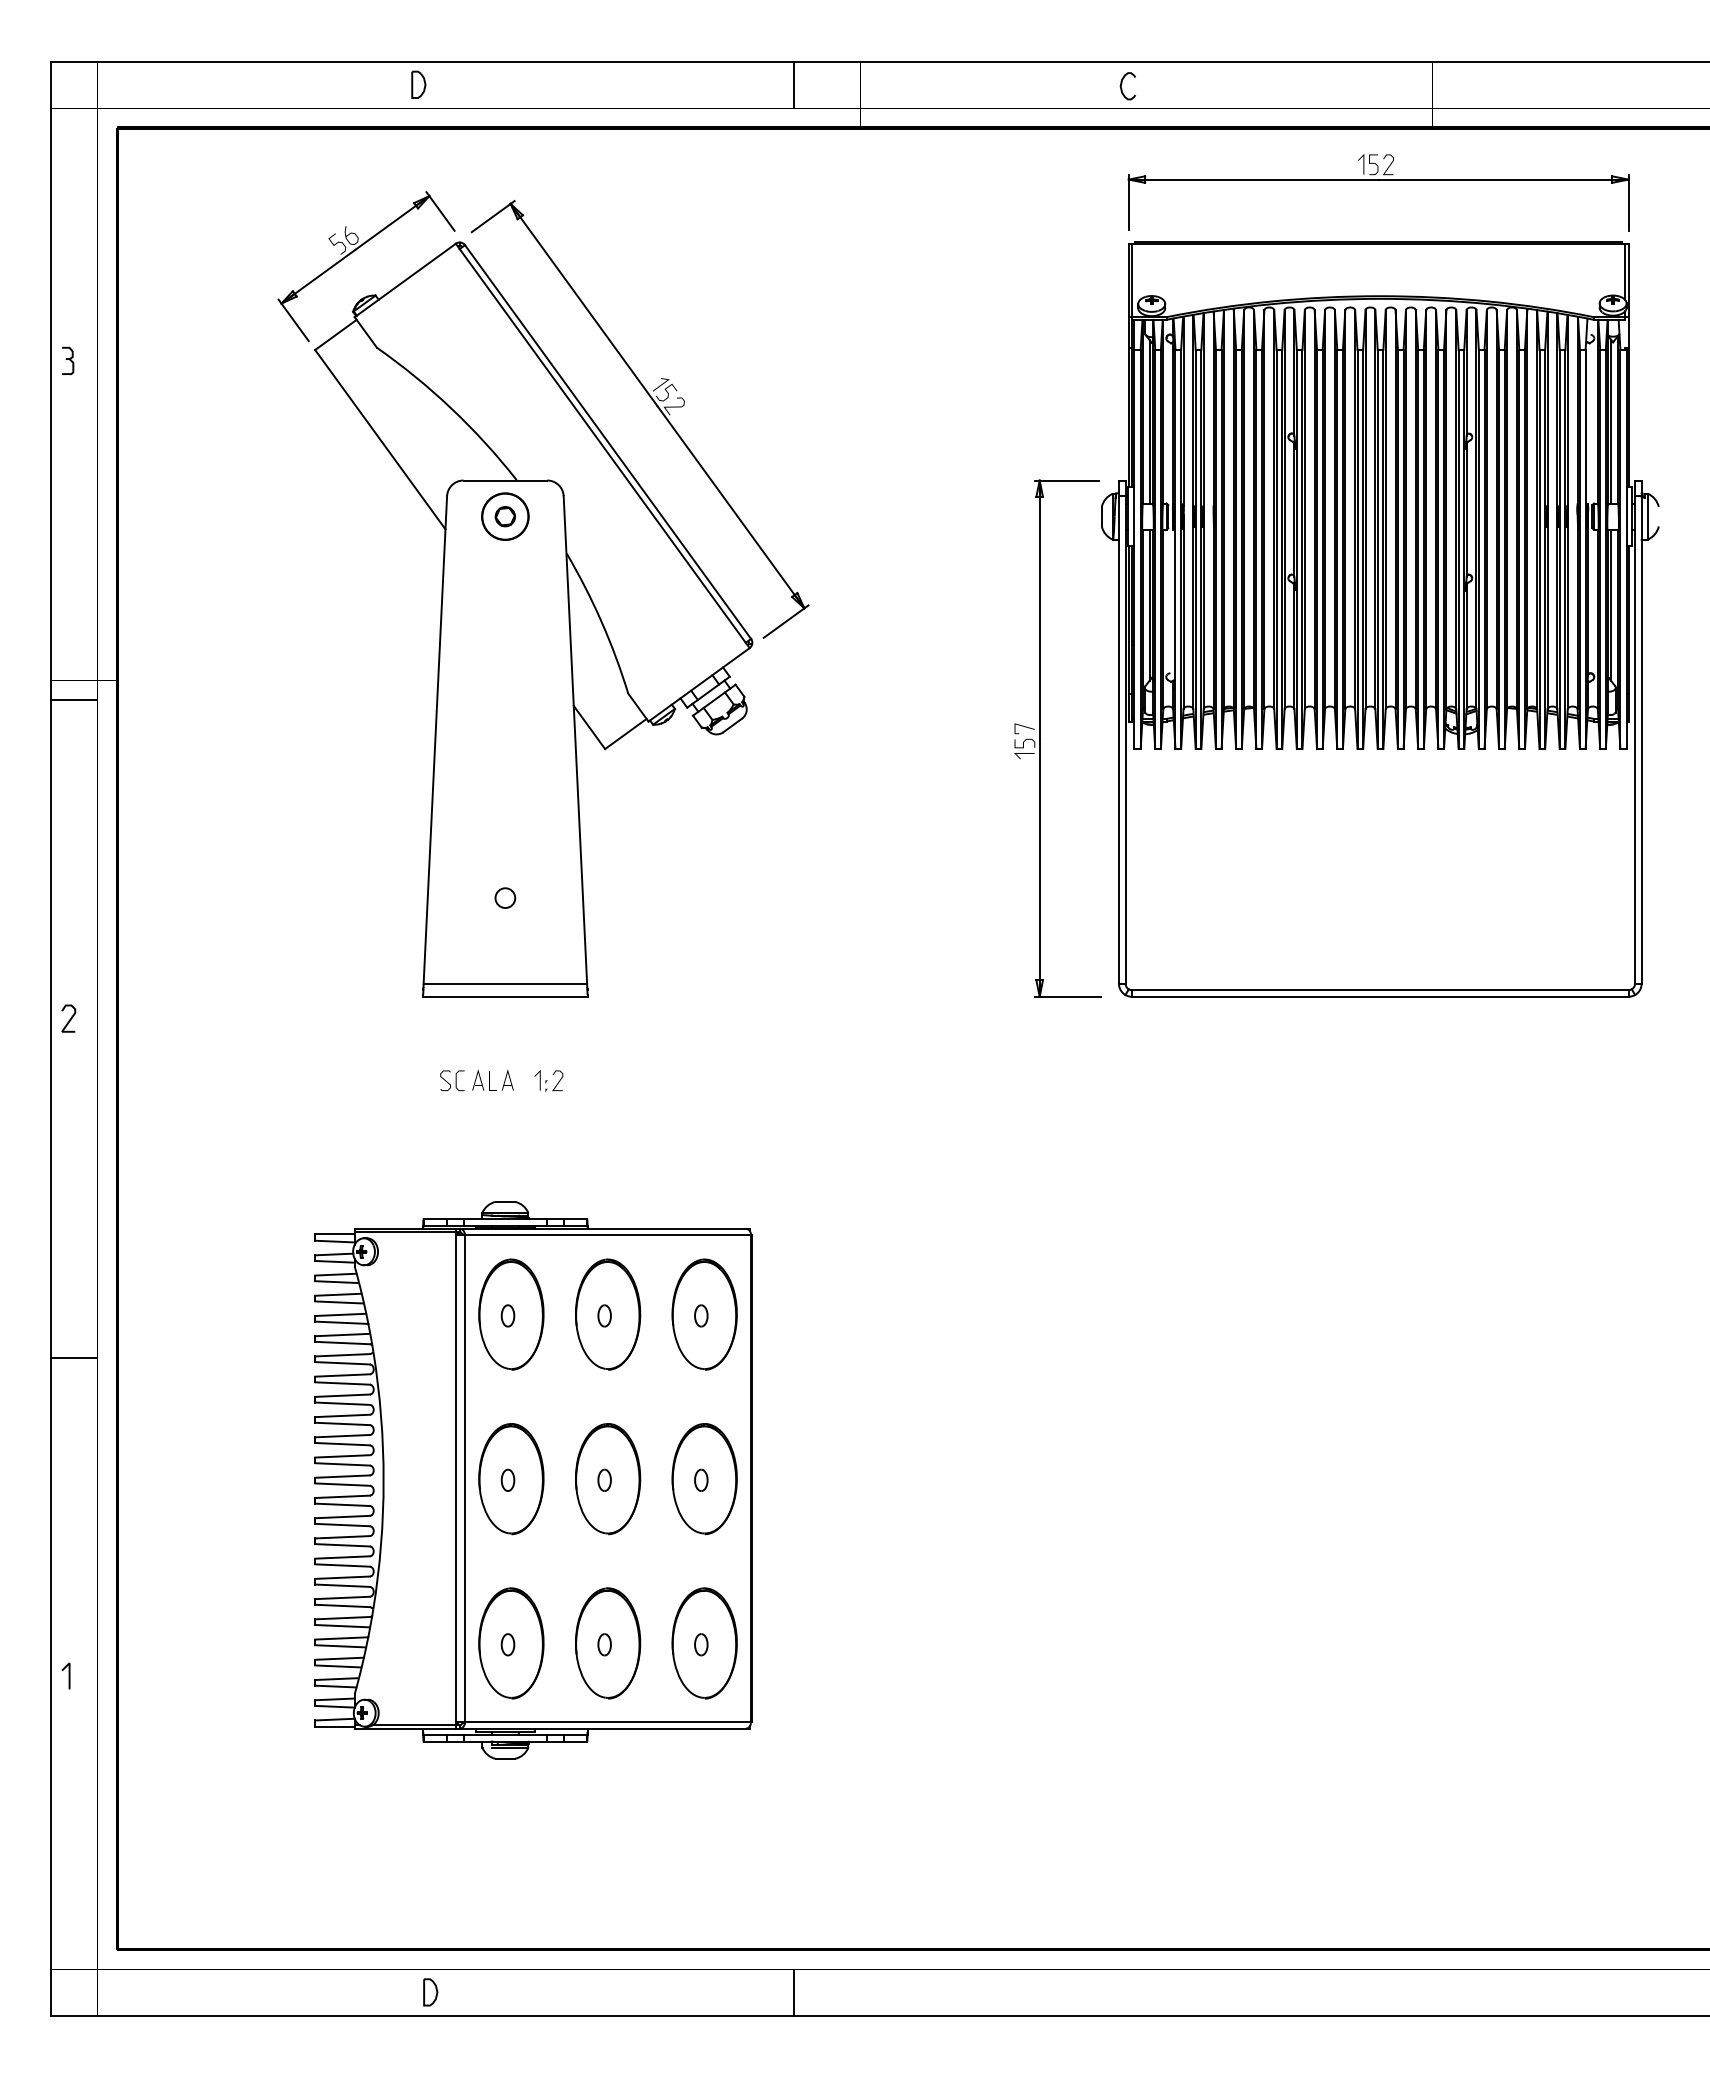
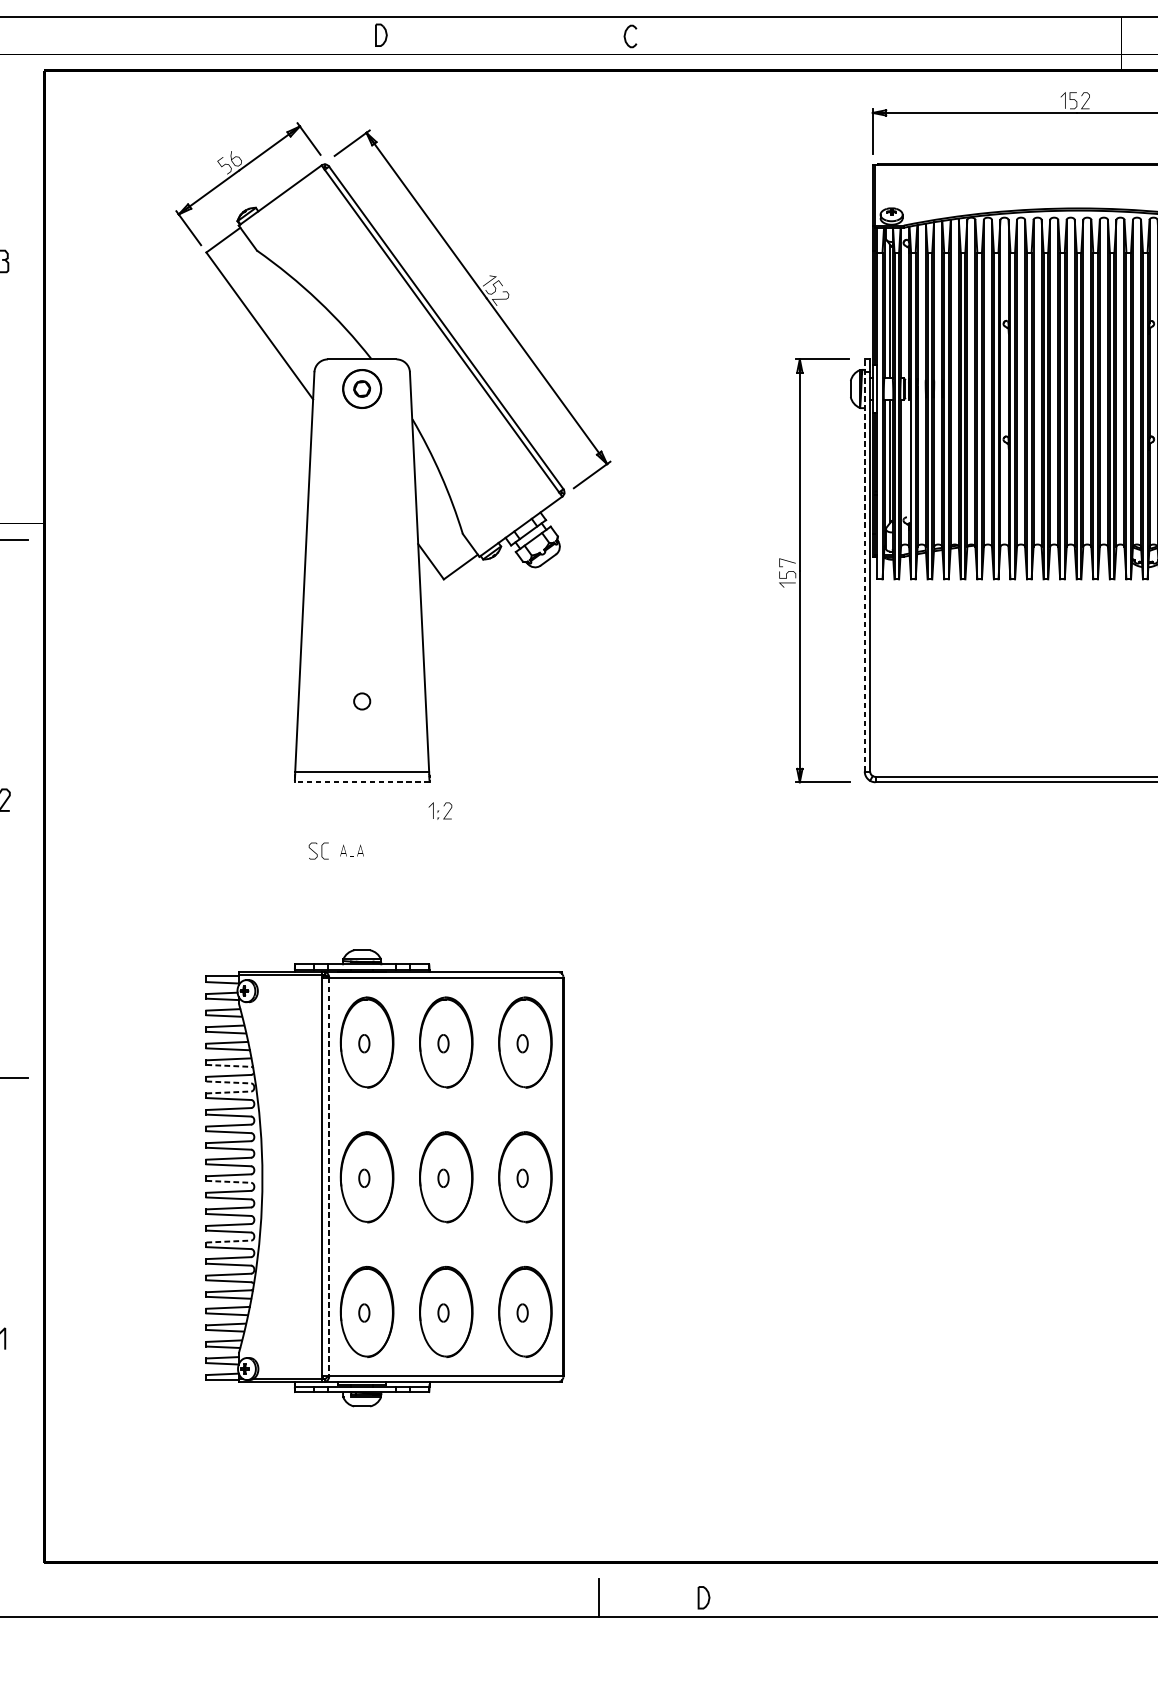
part: (418, 84) -> (381, 35), moved
line: (794, 85) -> (599, 35), removed
curve: (1122, 88) -> (626, 38), moved
line: (1118, 732) -> (864, 565), solid -> dashed
line: (504, 996) -> (361, 782), solid -> dashed
part: (492, 1079) -> (351, 850), size x0.7
part: (548, 1080) -> (440, 810), moved
line: (343, 1343) -> (229, 1066), solid -> dashed
line: (343, 1363) -> (229, 1082), solid -> dashed
line: (343, 1375) -> (229, 1092), solid -> dashed
line: (465, 1479) -> (329, 1177), solid -> dashed
line: (343, 1484) -> (229, 1181), solid -> dashed
line: (343, 1557) -> (229, 1241), solid -> dashed
part: (430, 1992) -> (703, 1597), moved

